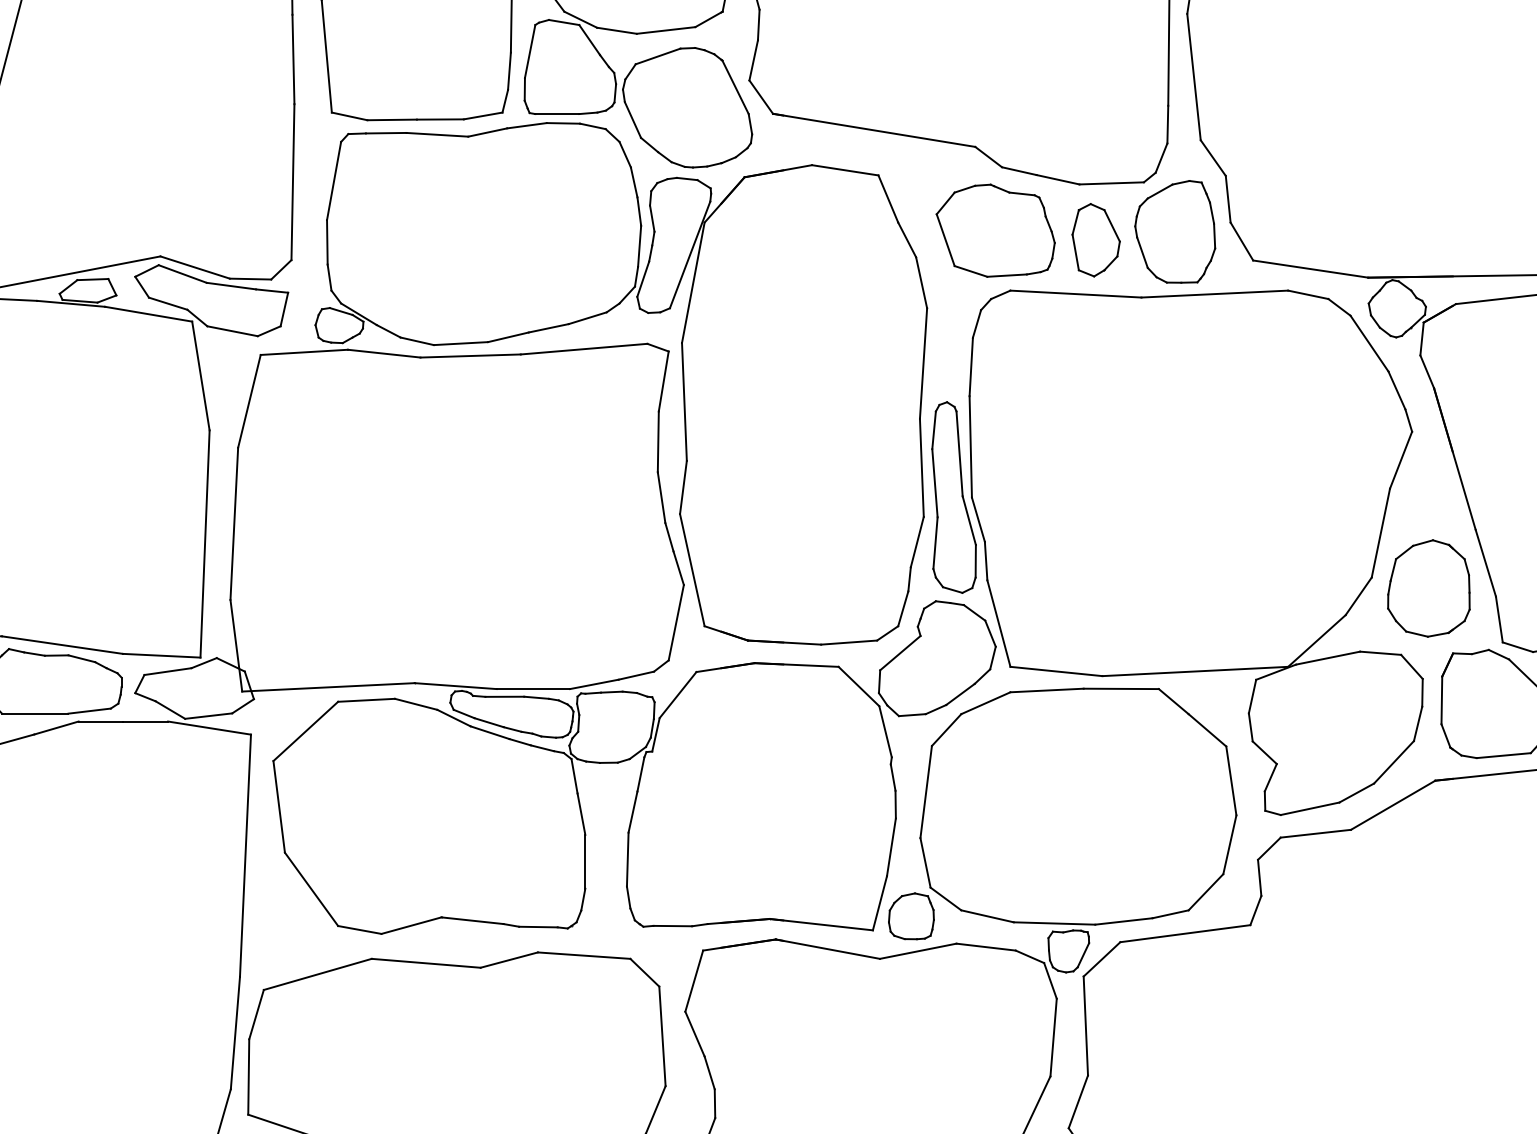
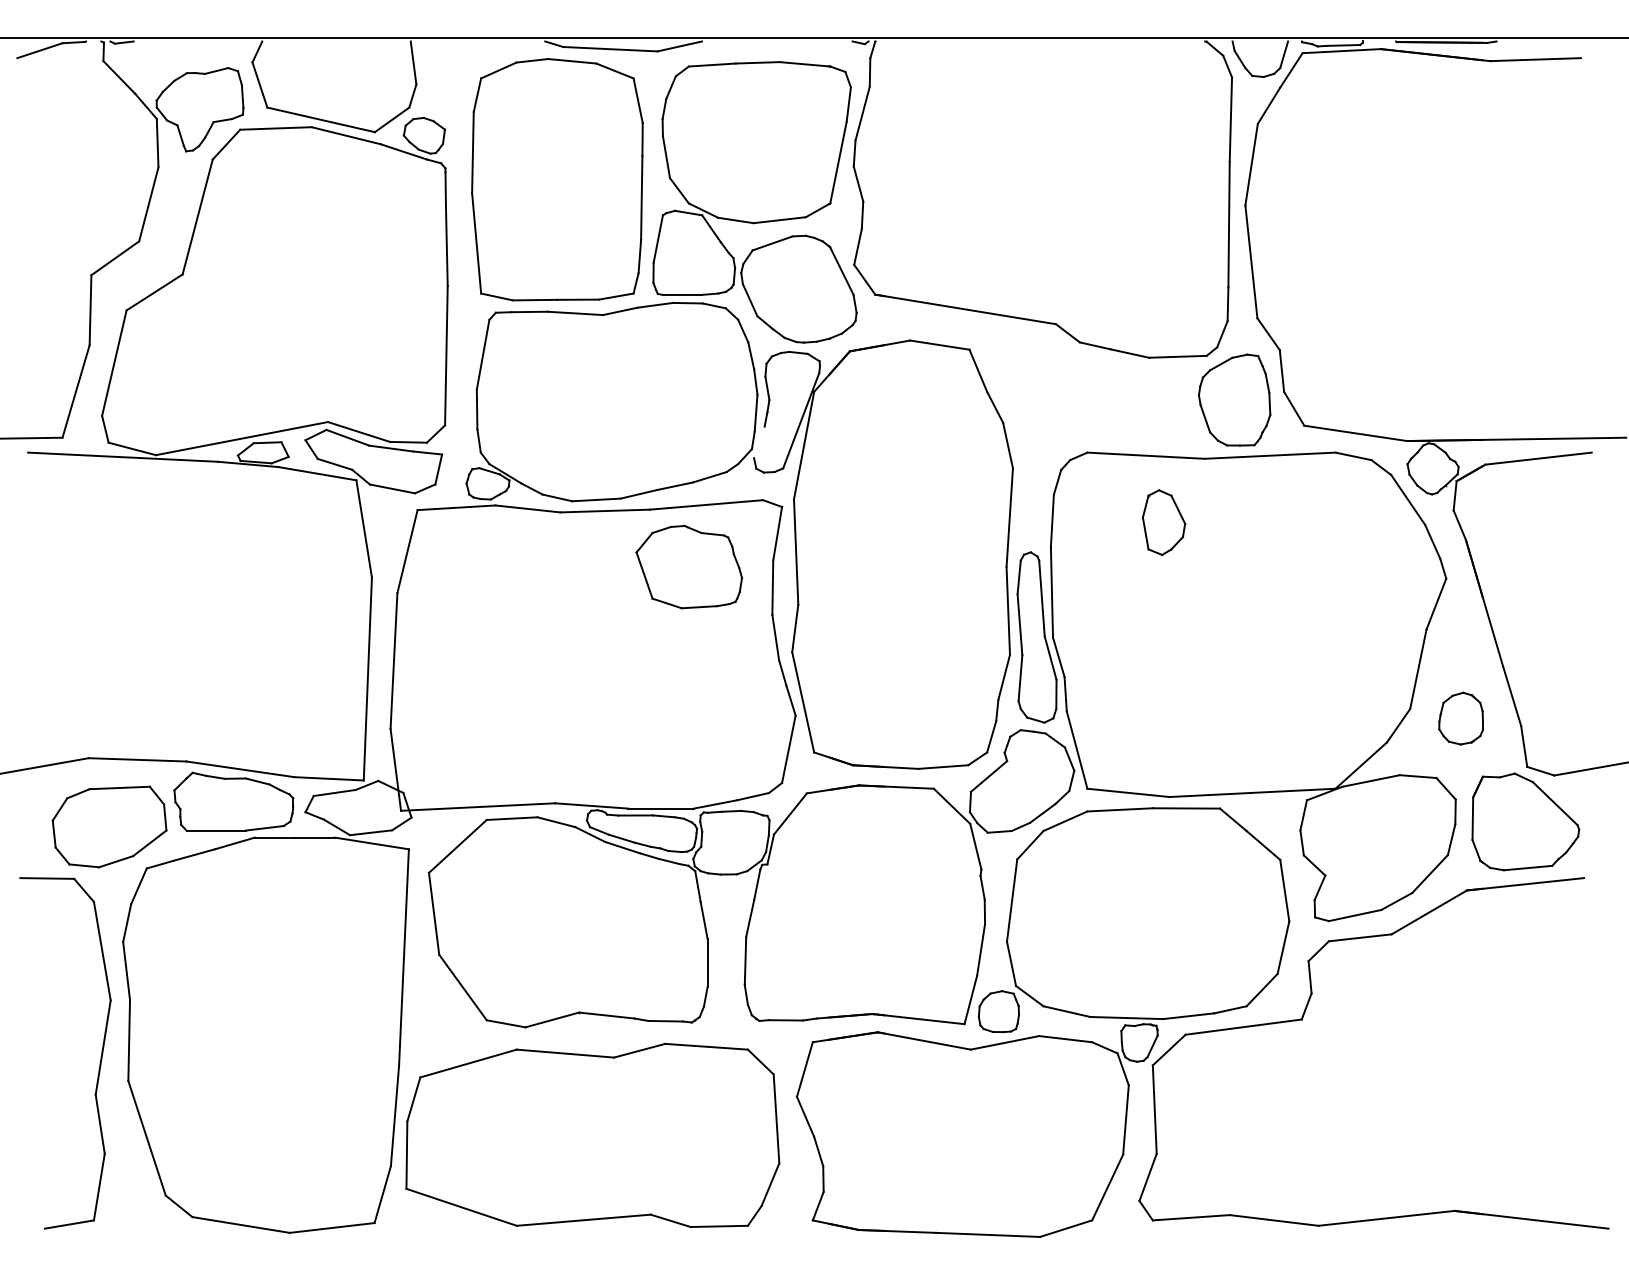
part: (994, 231) -> (688, 567), moved
part: (1095, 240) -> (1163, 522), moved
line: (643, 279) -> (759, 442), removed
part: (1428, 588) -> (1460, 718), size x0.6

